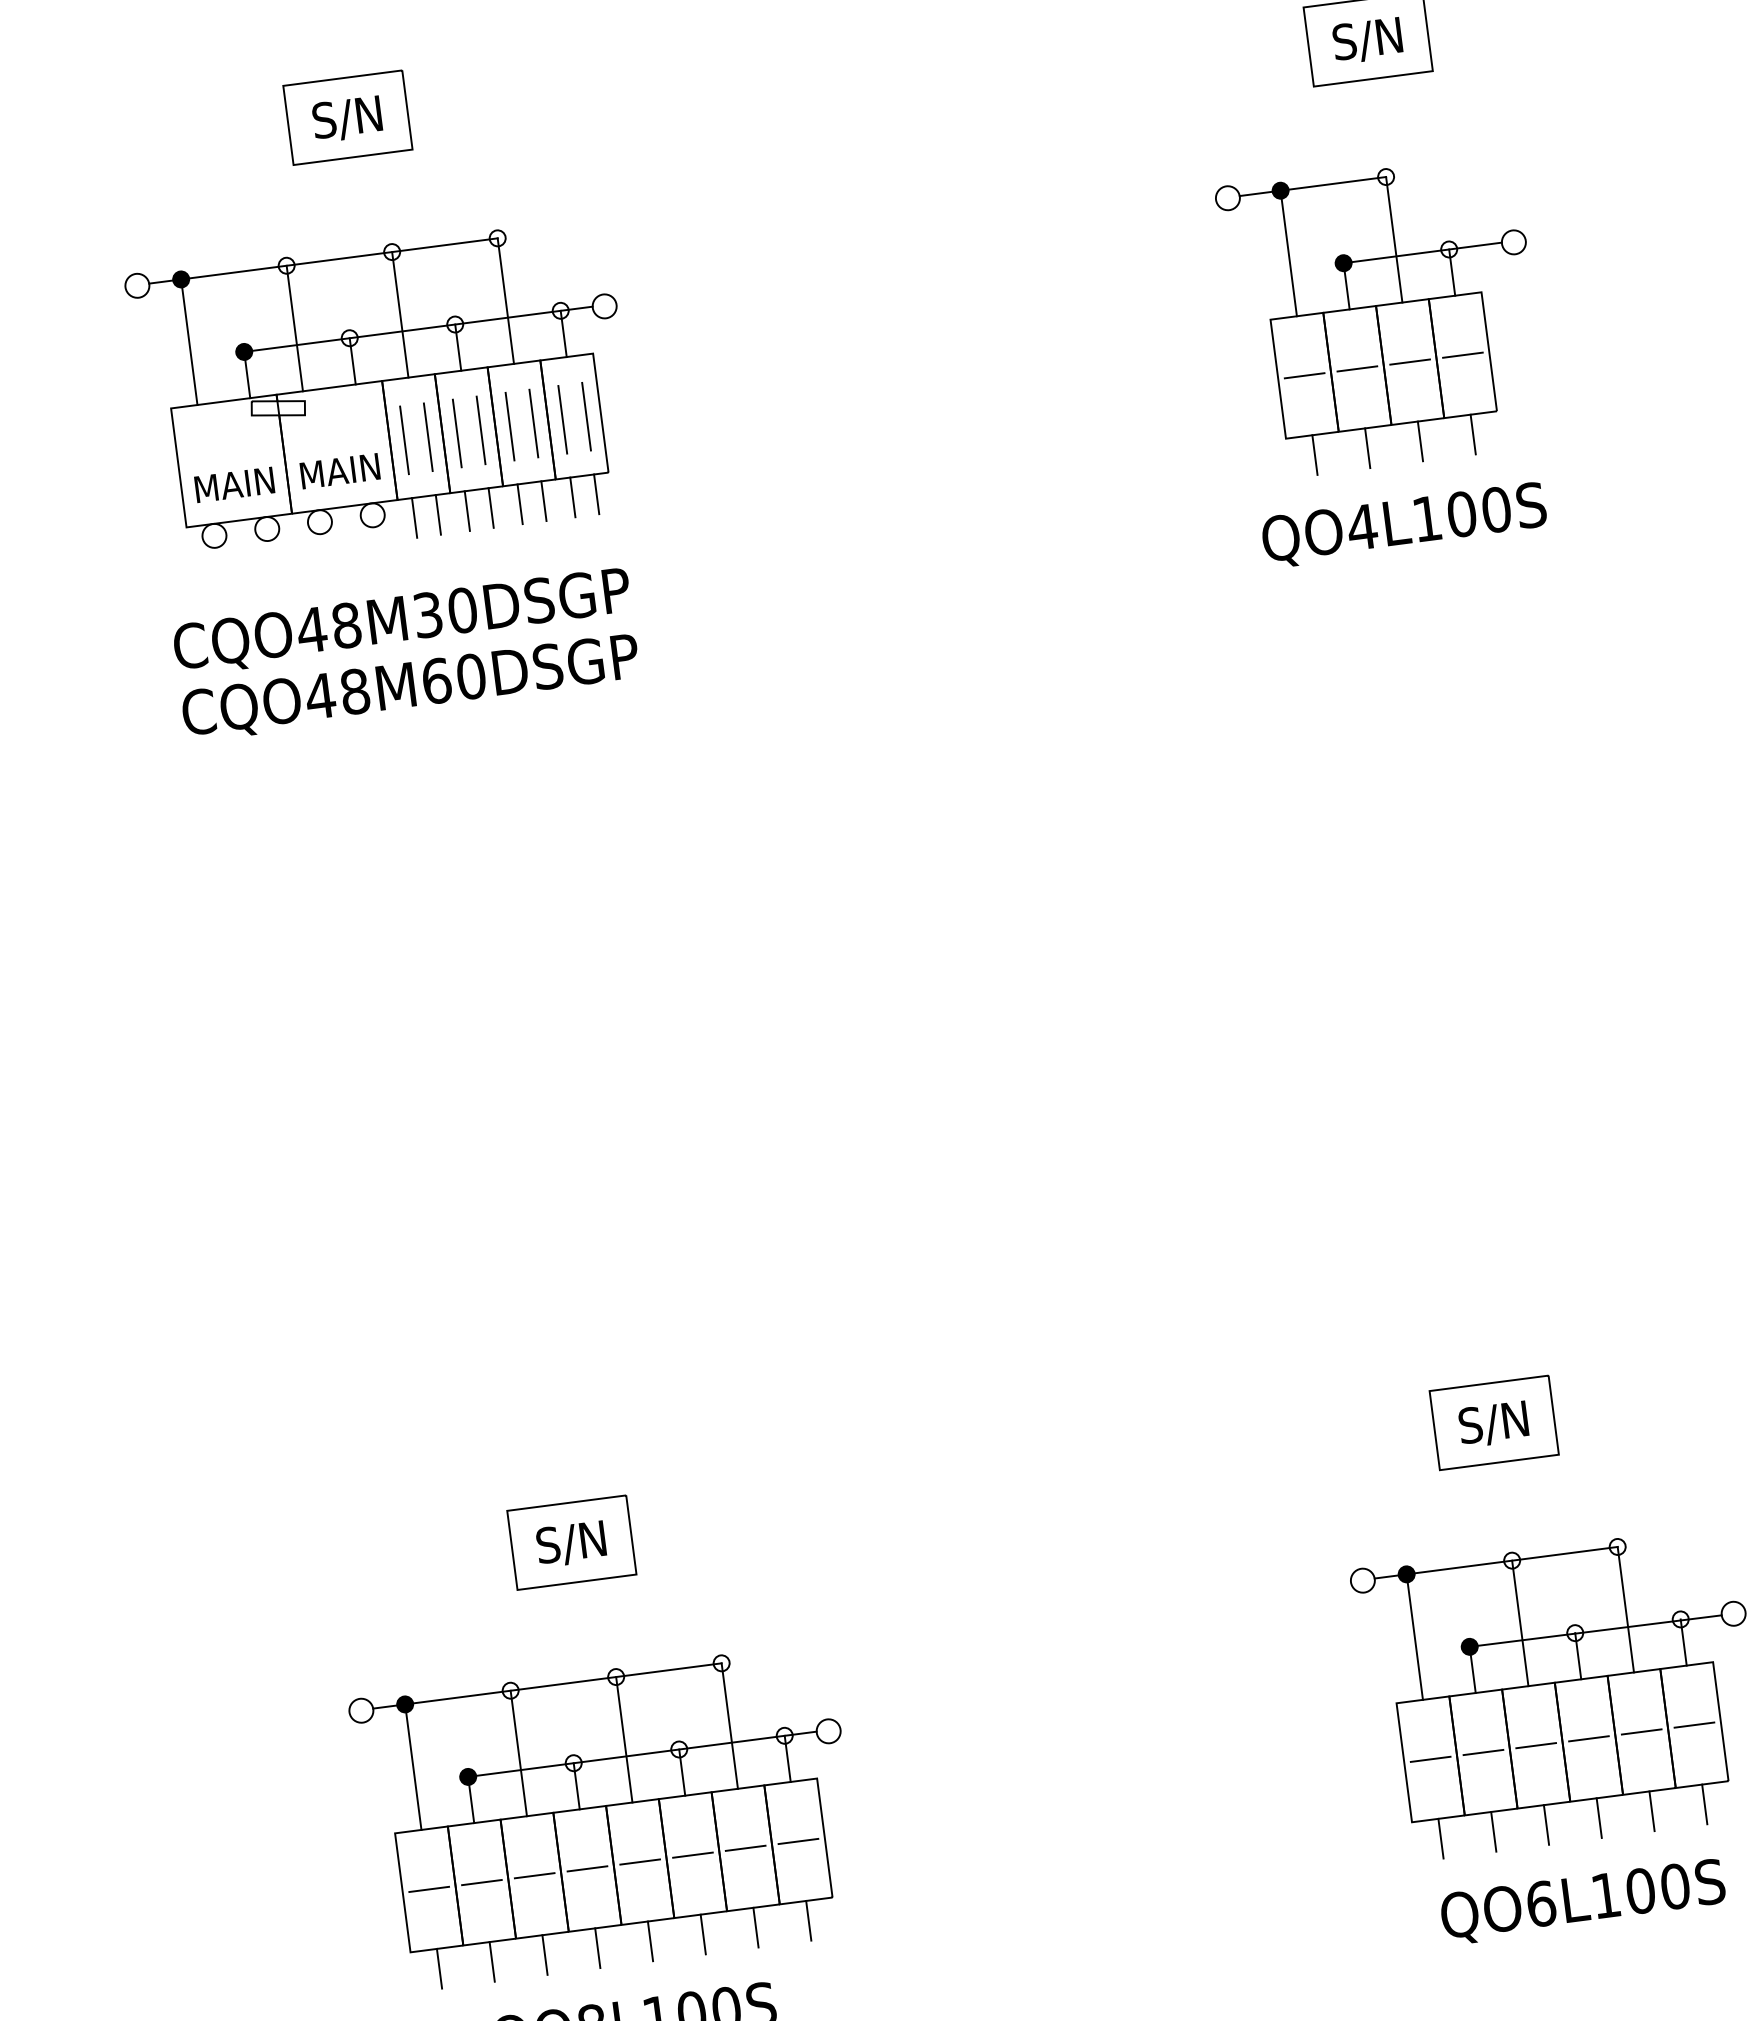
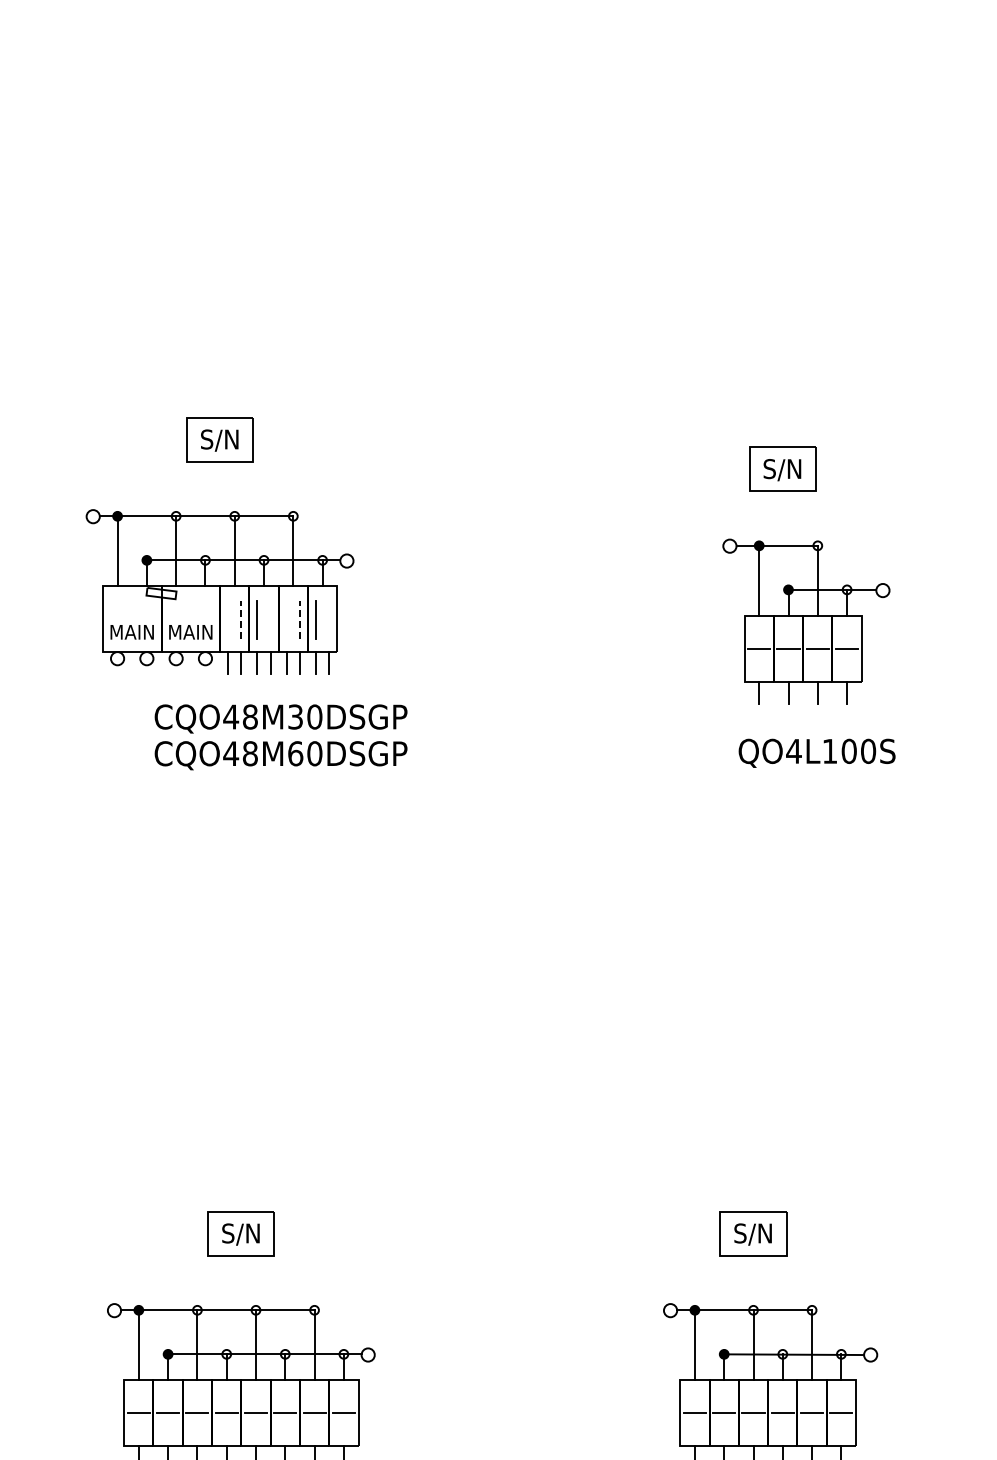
part: (1383, 315) -> (806, 621), moved
line: (586, 415) -> (329, 619), removed
line: (533, 424) -> (299, 620), solid -> dashed
line: (509, 425) -> (286, 619), removed
line: (480, 429) -> (270, 619), removed
line: (428, 438) -> (241, 620), solid -> dashed
line: (405, 439) -> (228, 619), removed
text: (1403, 523) -> (816, 752), moved
text: (405, 655) -> (280, 737), moved

